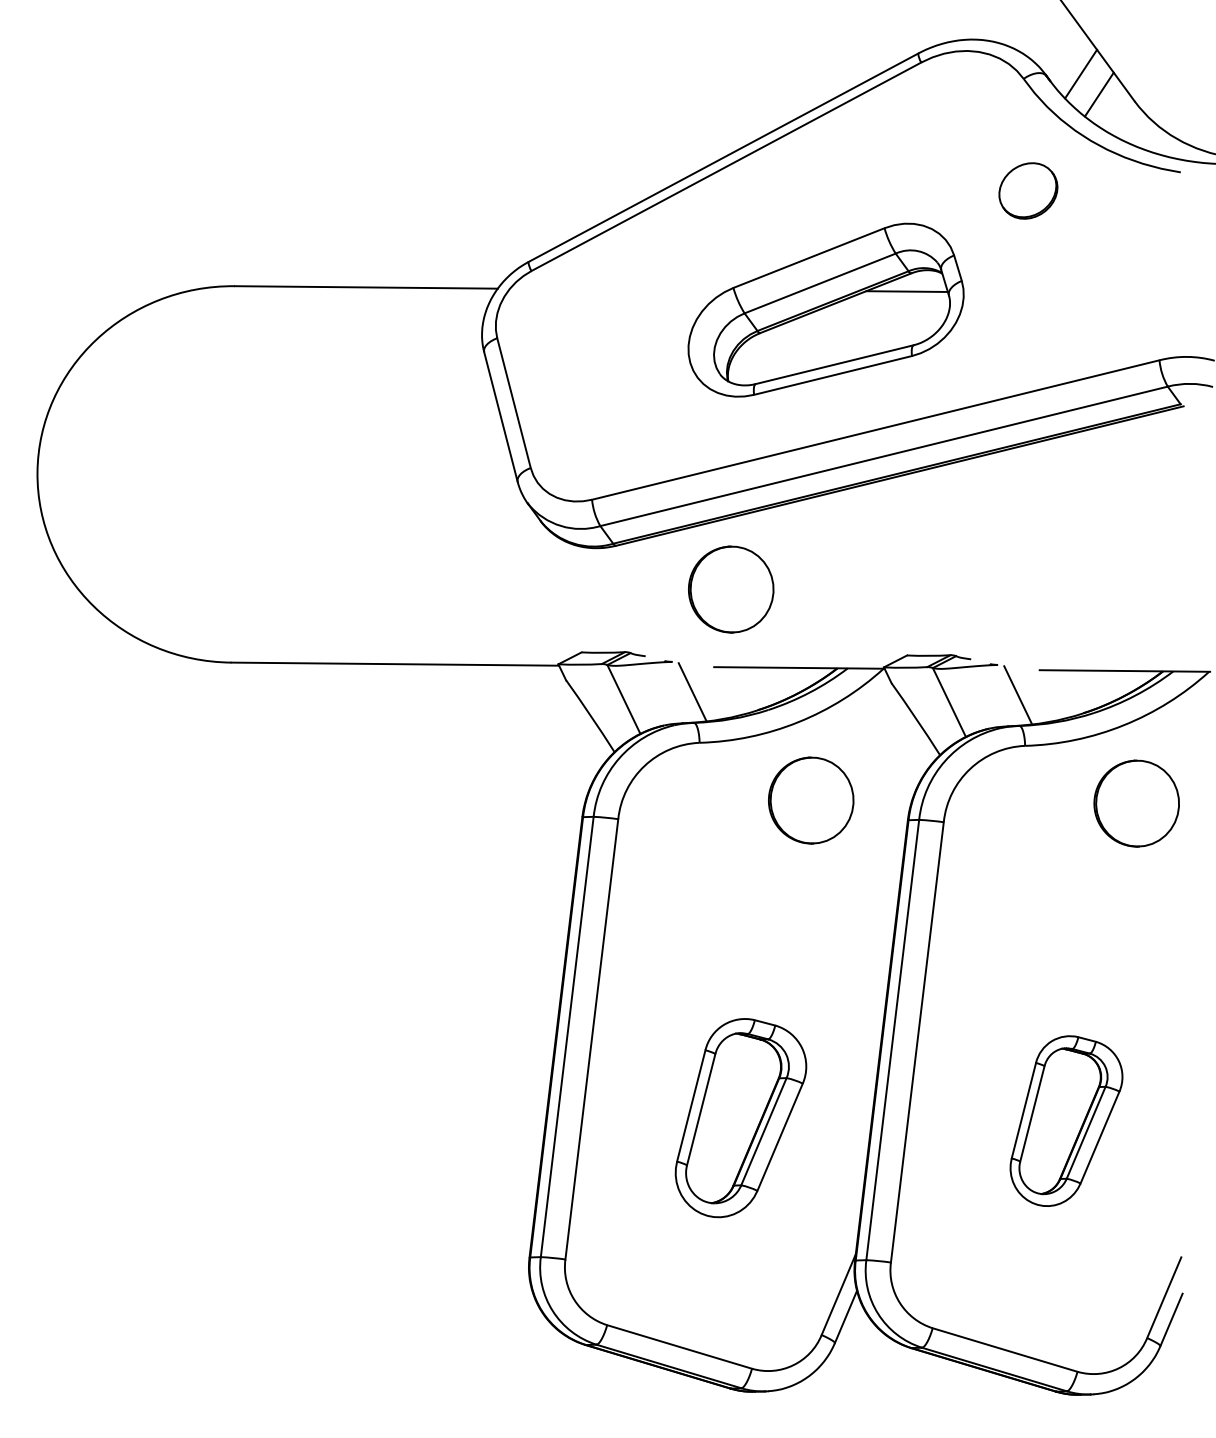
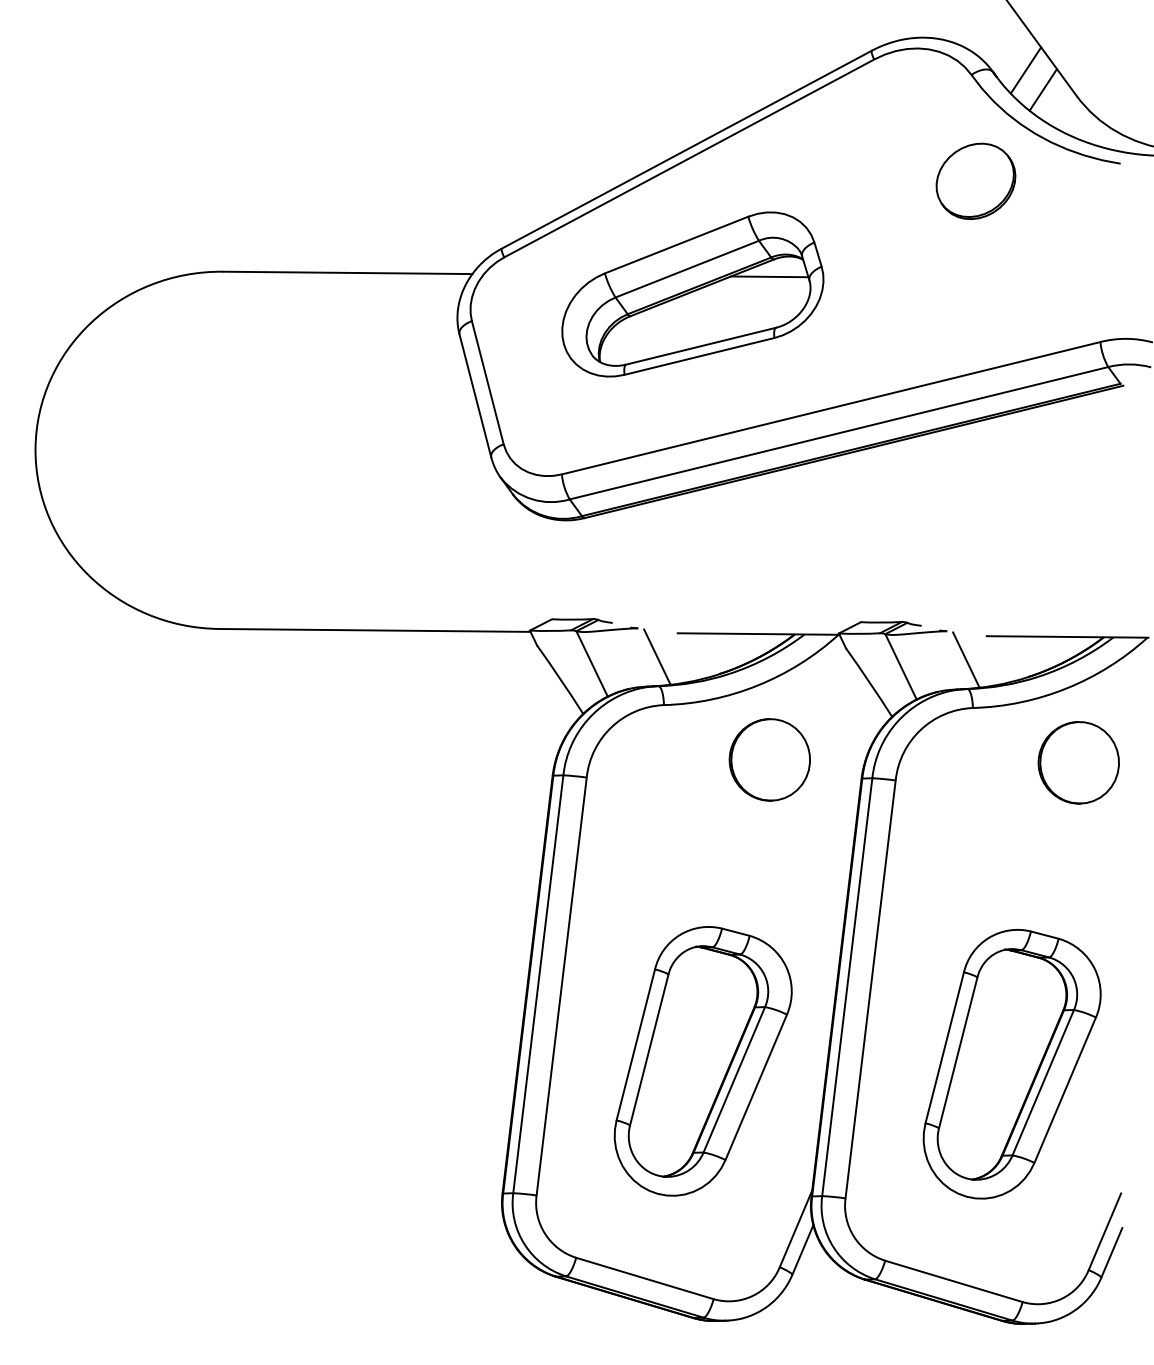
part: (1028, 190) -> (976, 180), size x1.43
part: (825, 309) -> (692, 293), moved
part: (731, 589) -> (694, 559), removed
part: (740, 1117) -> (702, 1060), size x1.43
part: (1066, 1120) -> (1012, 1063), size x1.67

